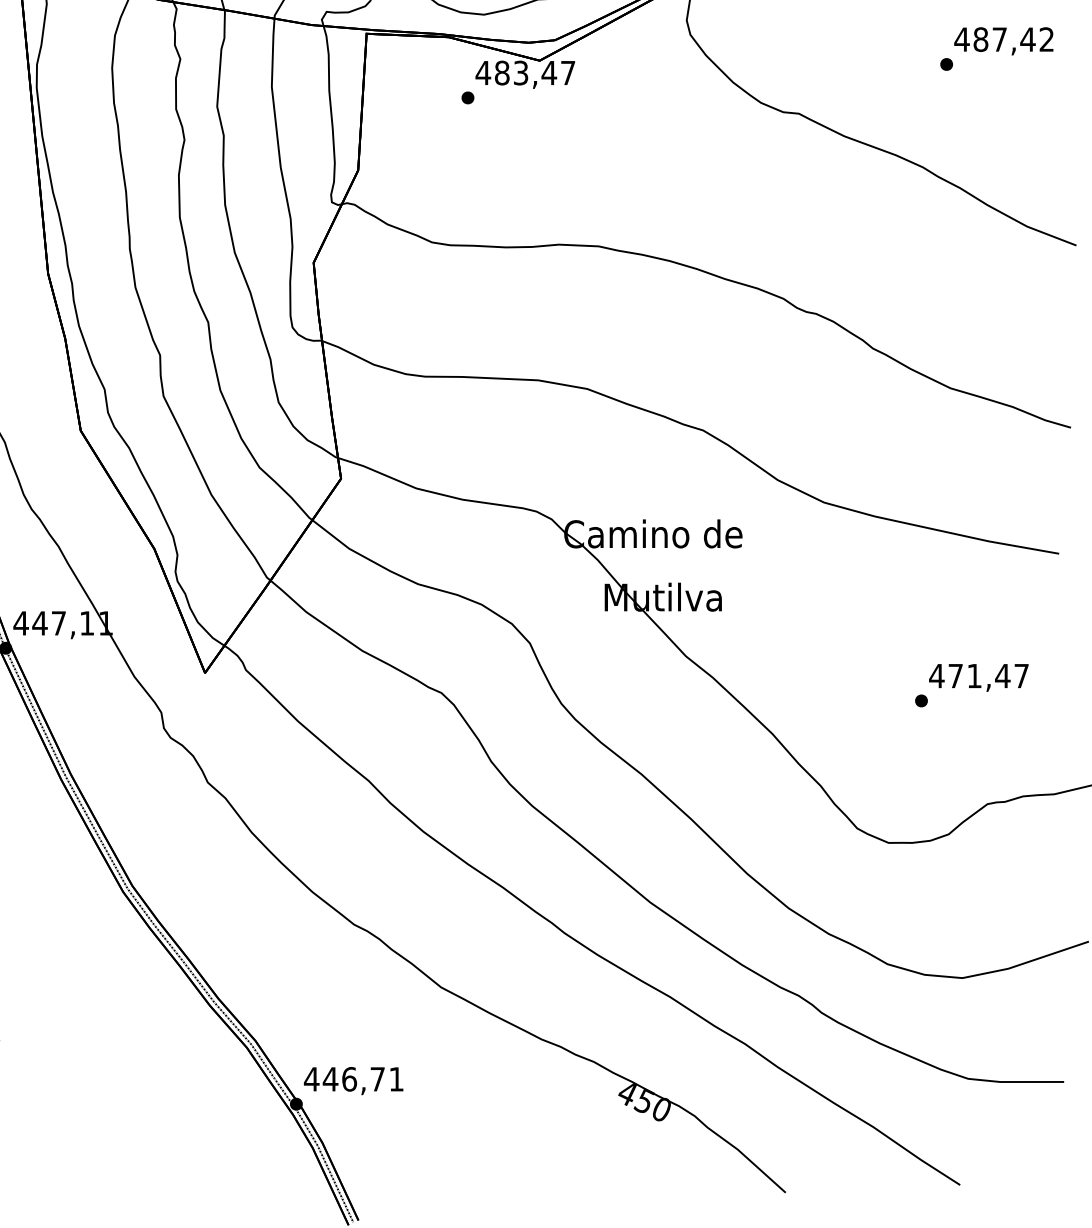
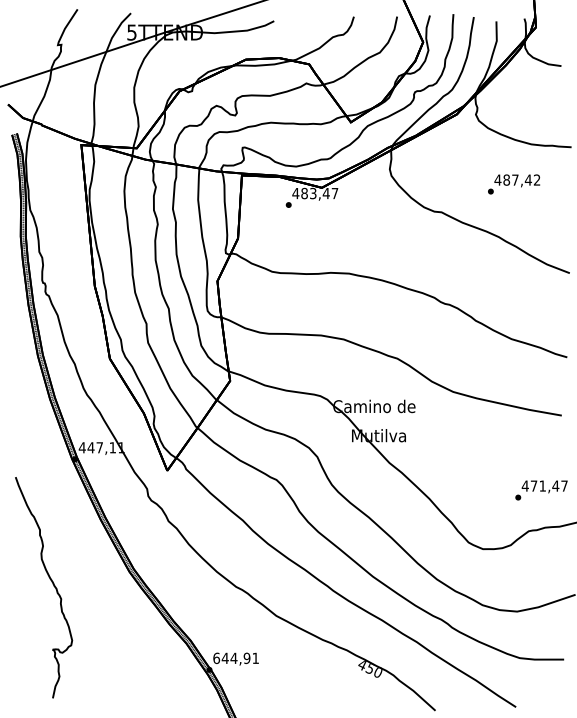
text: (997, 49) -> (514, 184), moved
text: (971, 685) -> (541, 490), moved
text: (344, 1079) -> (231, 658), 446,71 -> 644,91

